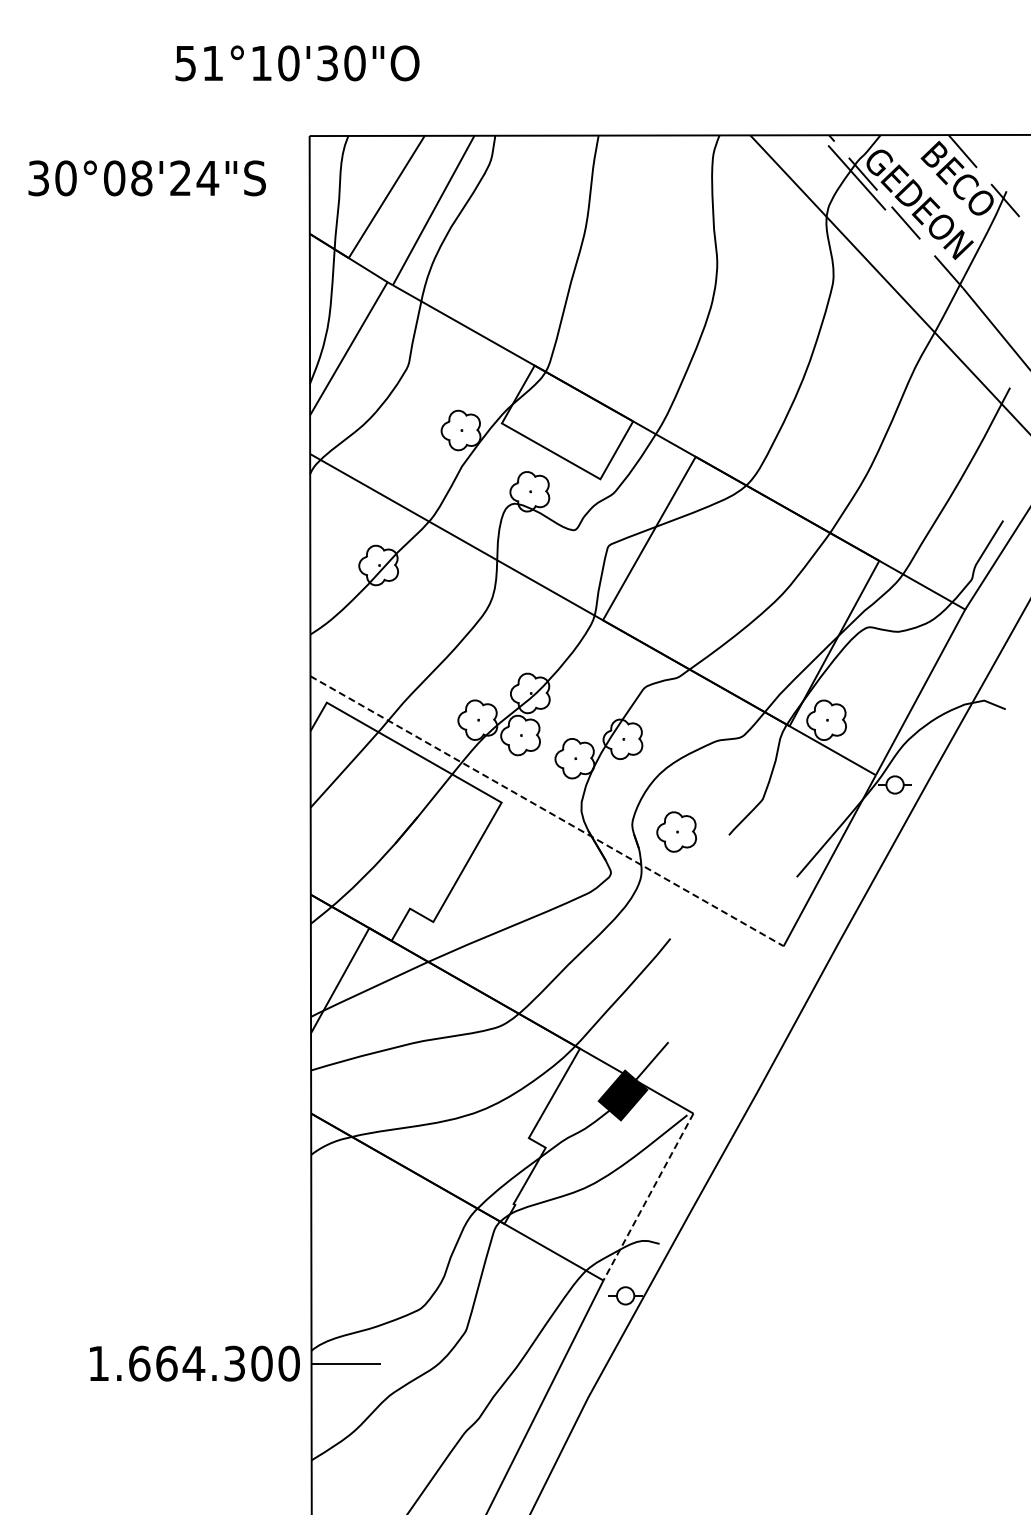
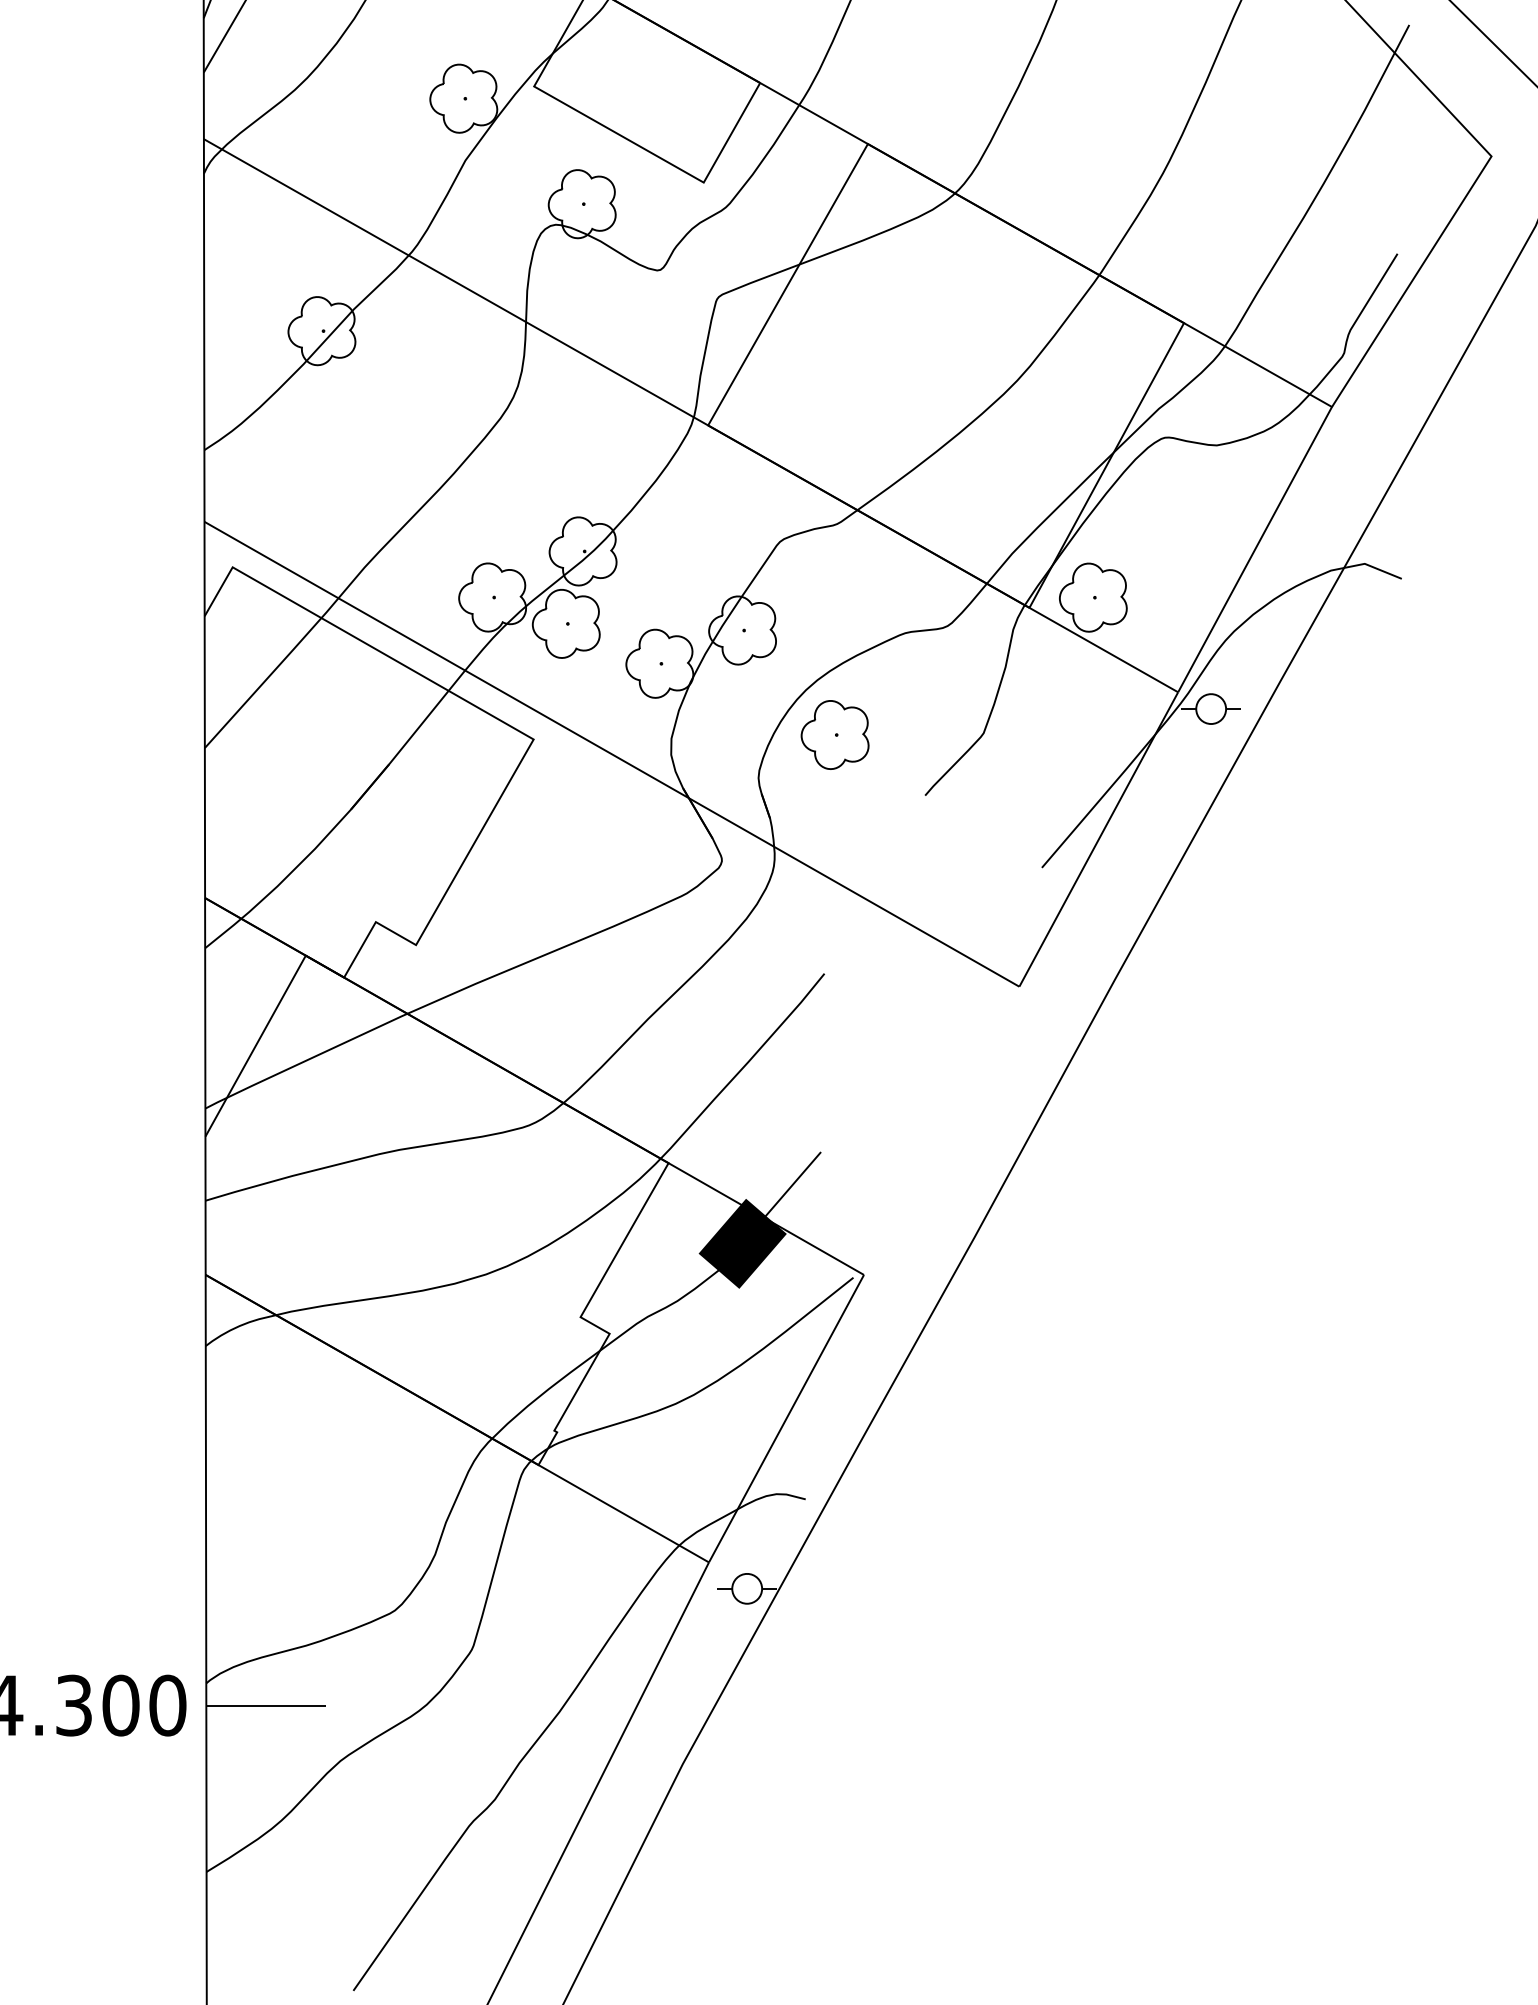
line: (547, 811) -> (612, 754), dashed -> solid
part: (676, 831) -> (834, 734), moved
line: (648, 1197) -> (786, 1419), dashed -> solid

